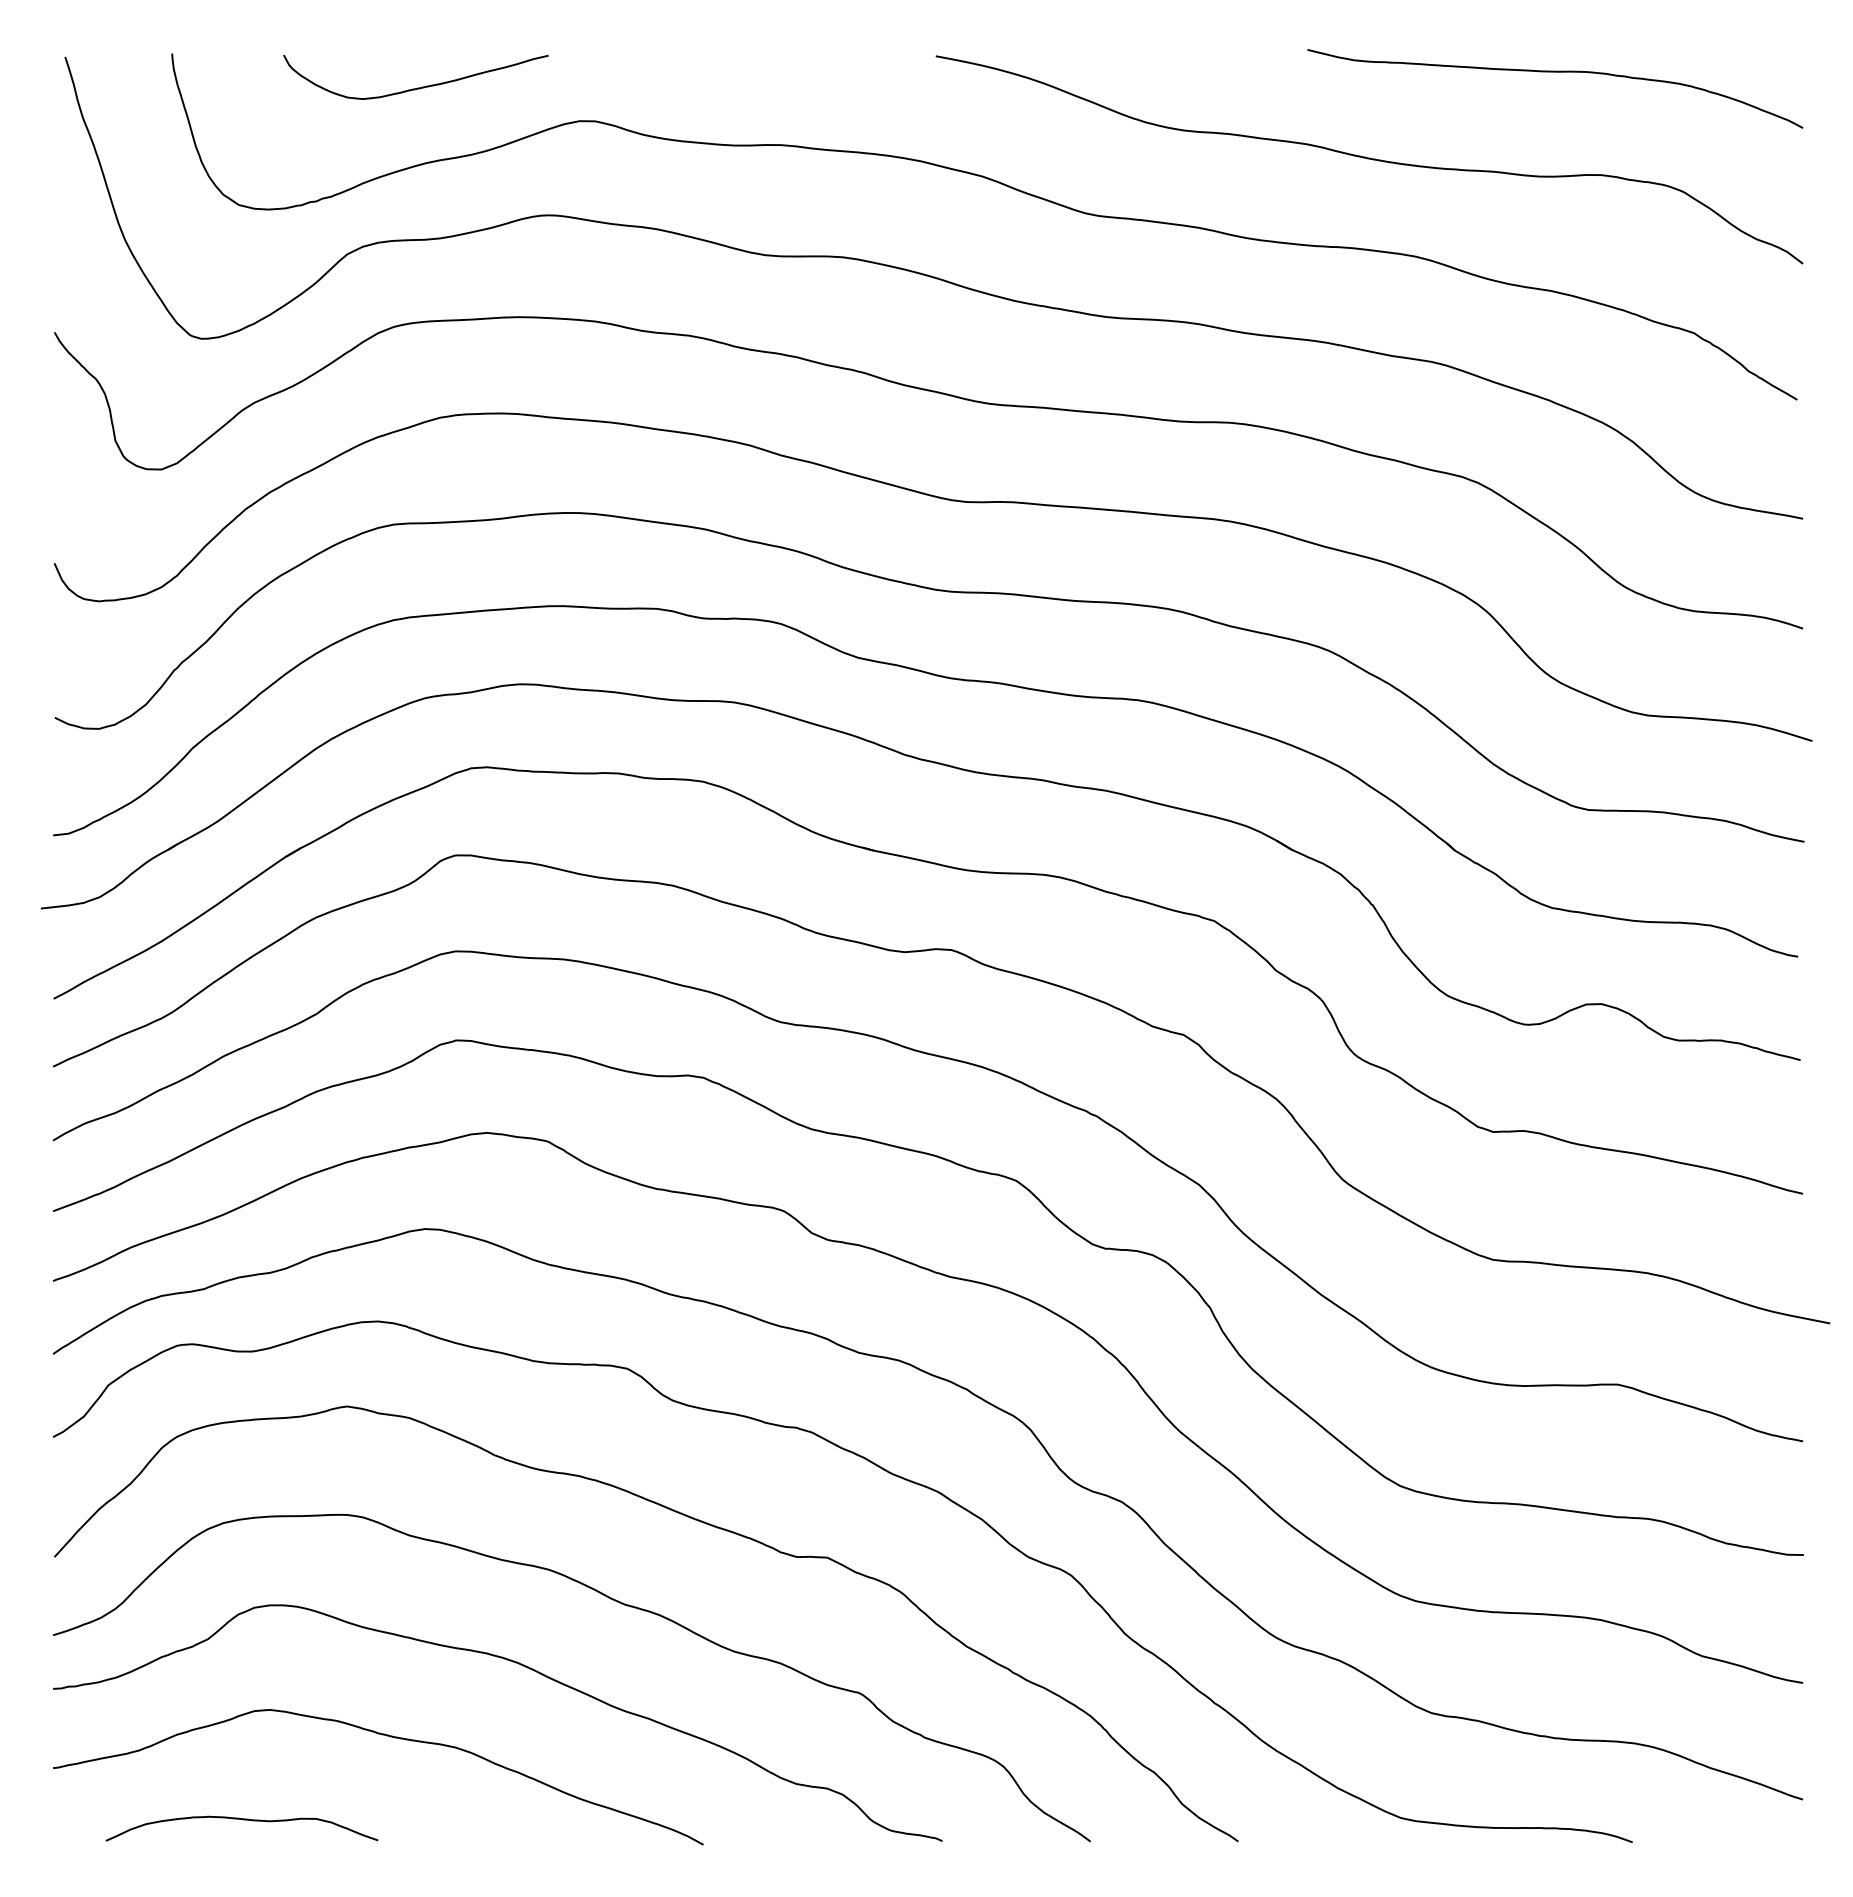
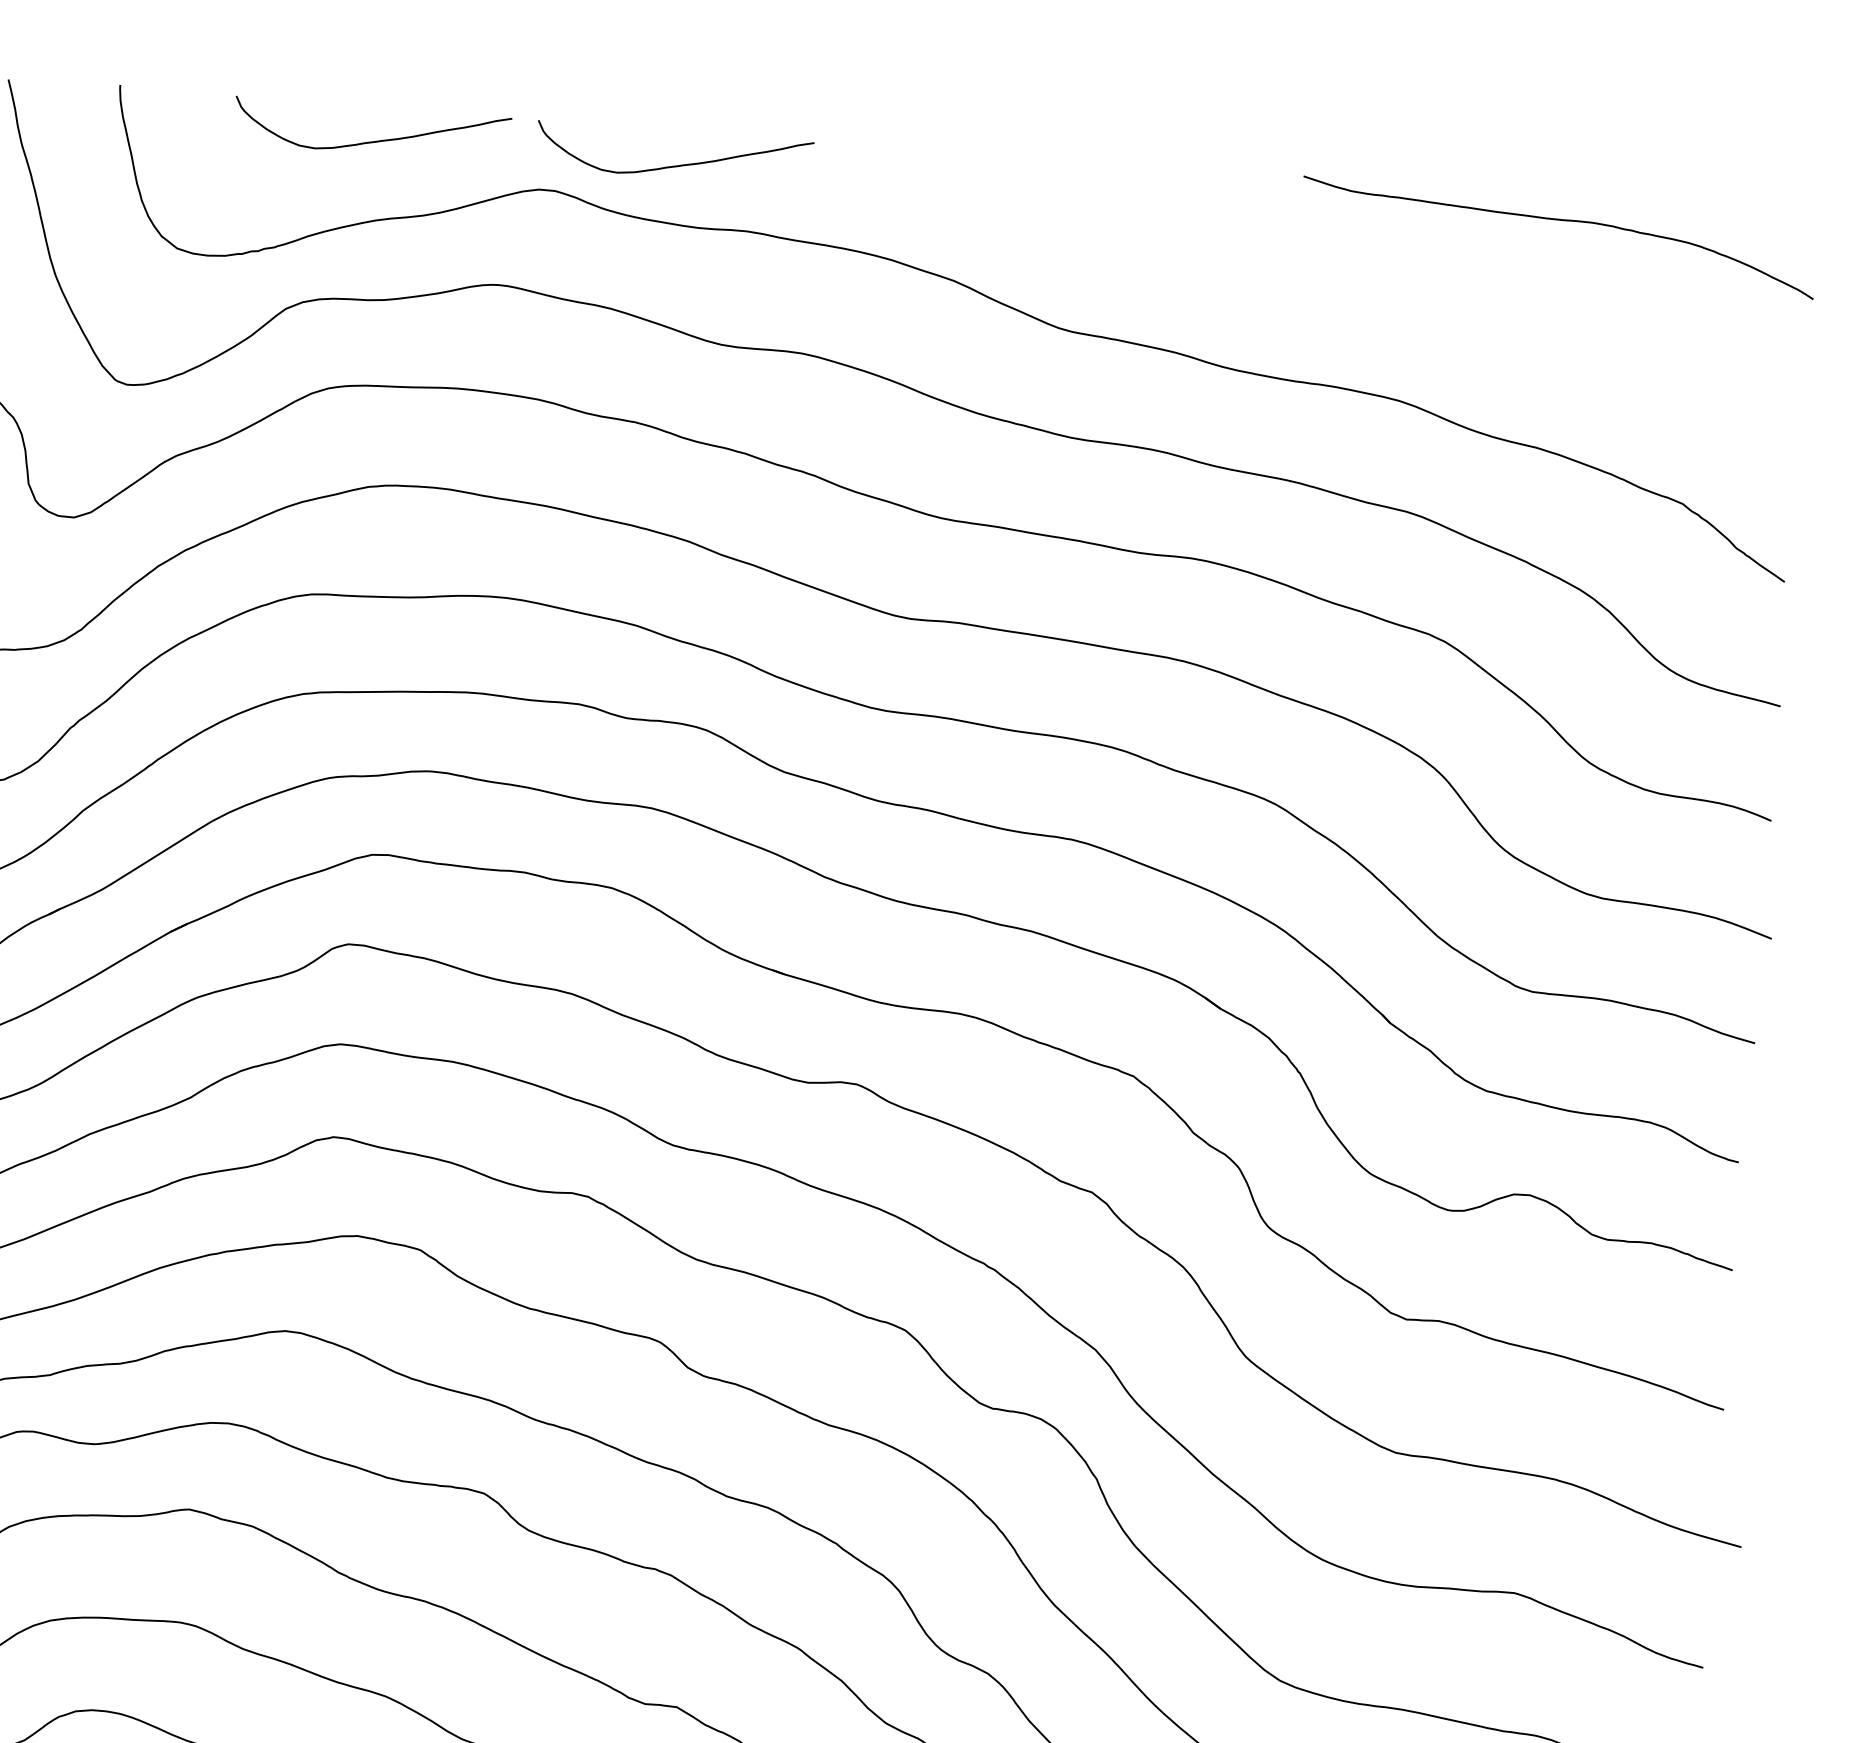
curve: (707, 87) -> (675, 165), added
curve: (1369, 159) -> (1358, 295), removed

